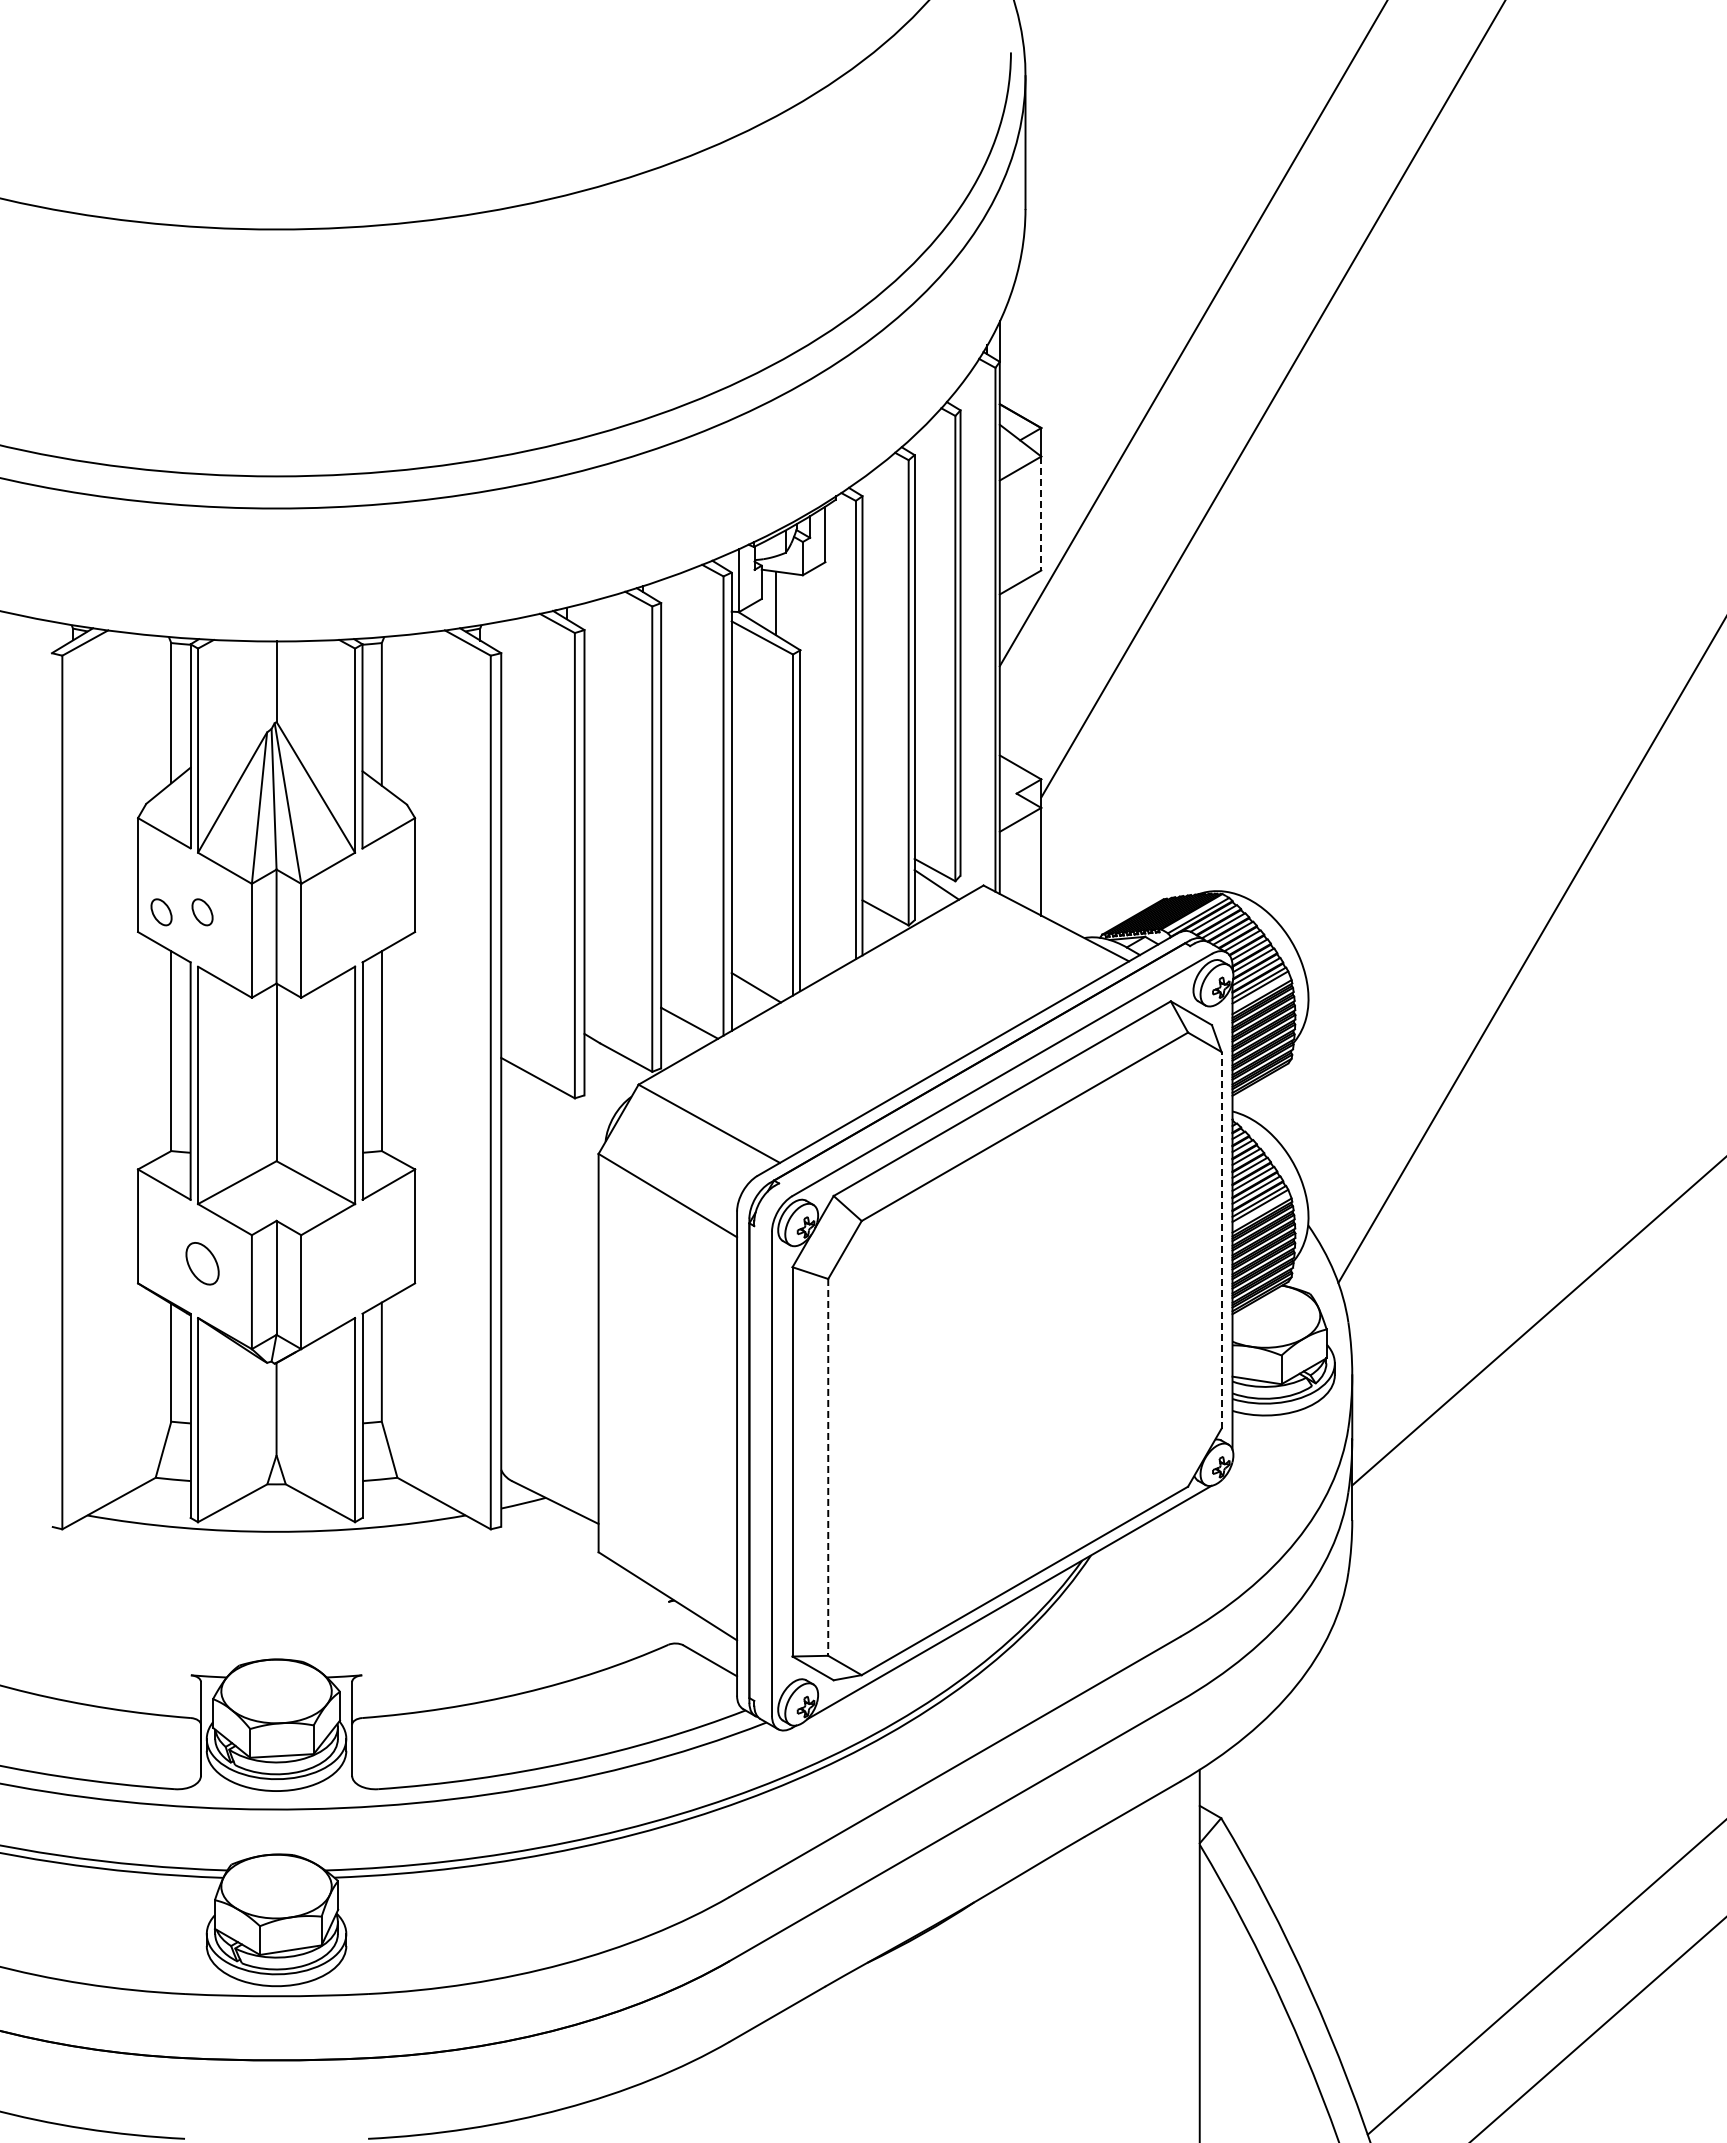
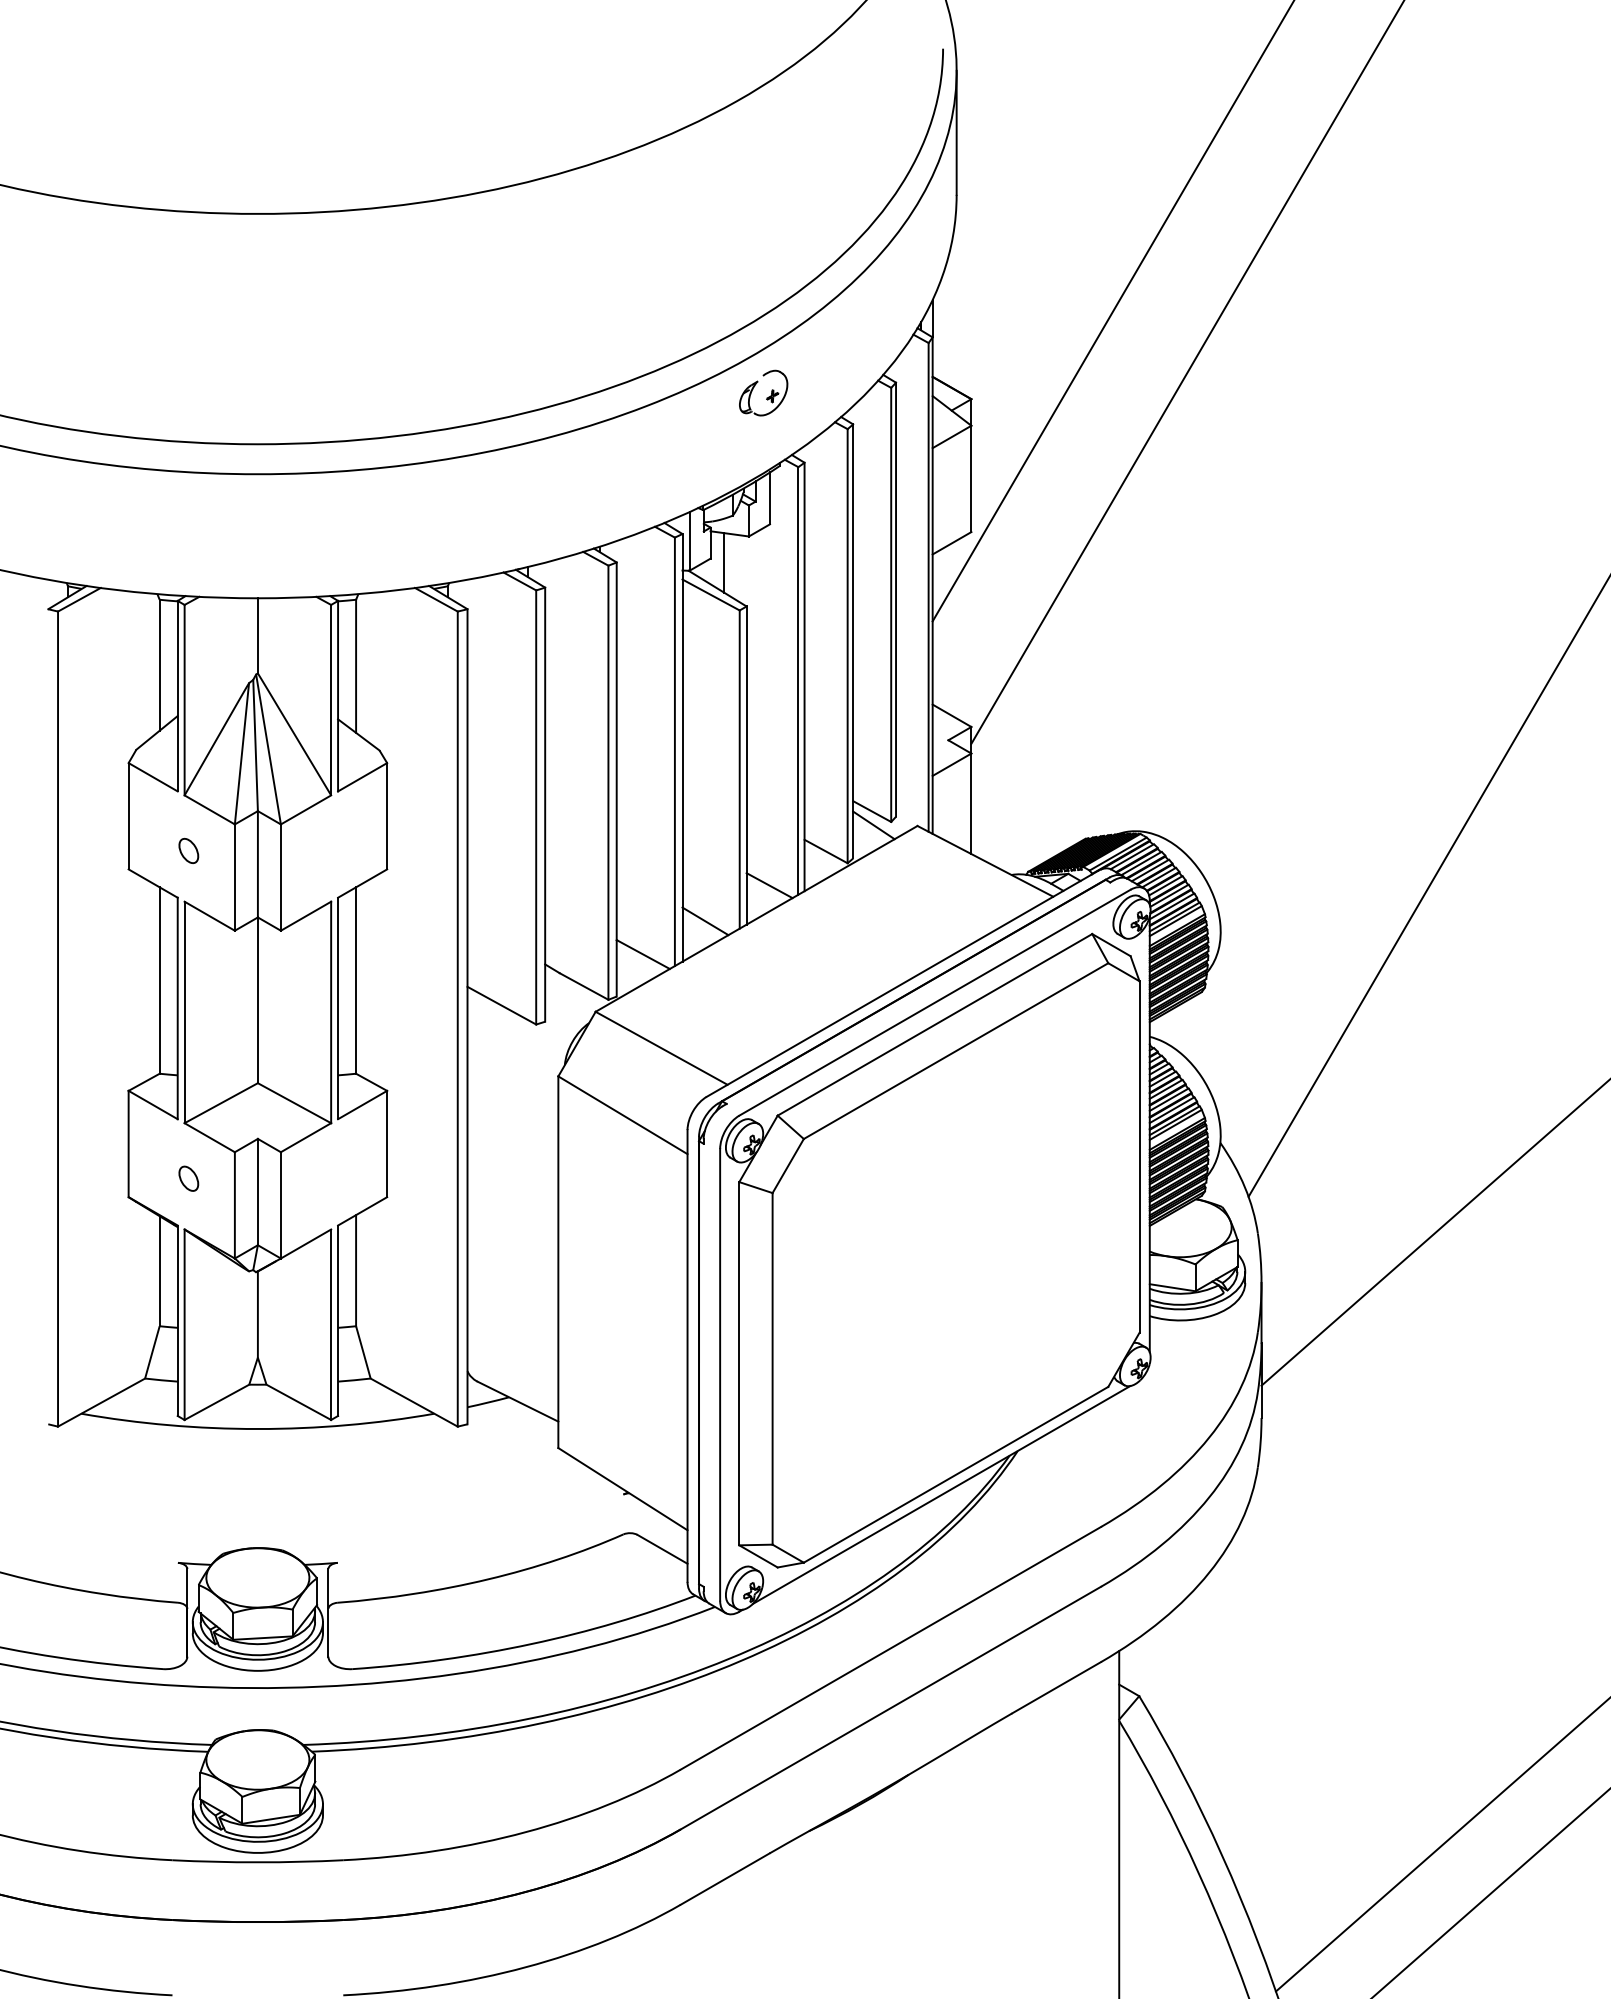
part: (823, 425) -> (768, 396), added
line: (1041, 513) -> (971, 478), dashed -> solid
part: (161, 912) -> (150, 851), removed
line: (824, 949) -> (769, 885), added
line: (1221, 1239) -> (1139, 1156), dashed -> solid
part: (202, 1263) -> (188, 1178), size x0.62
line: (828, 1467) -> (772, 1368), dashed -> solid

